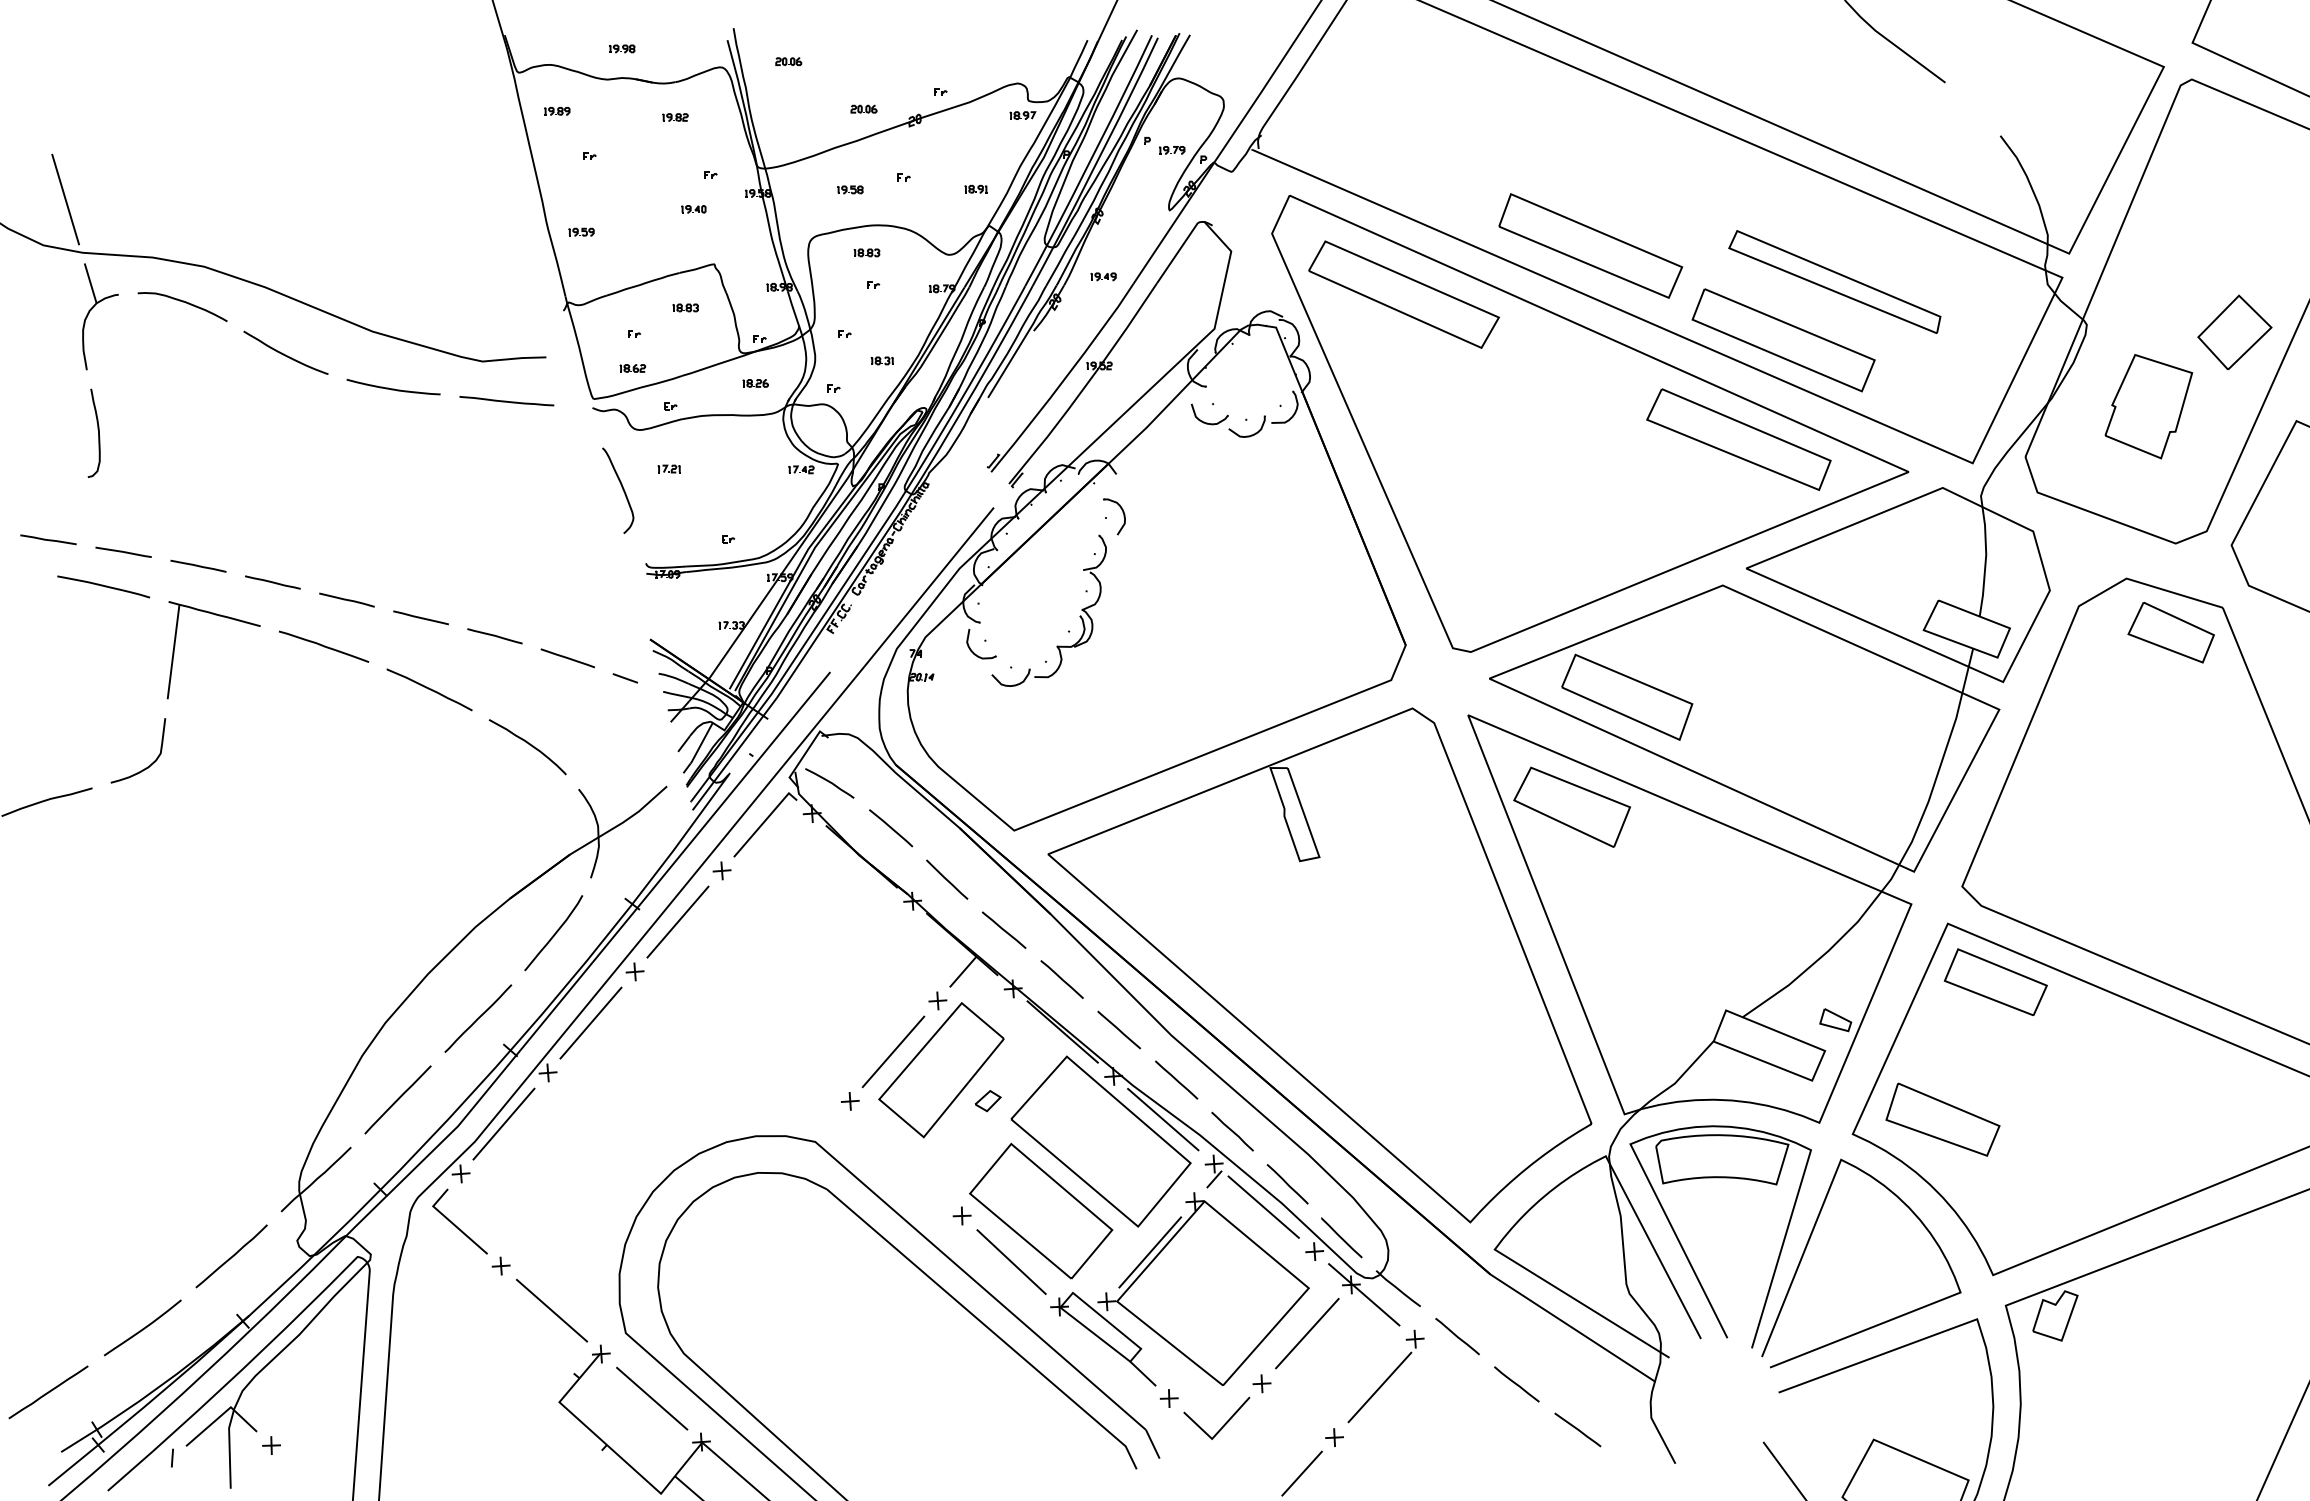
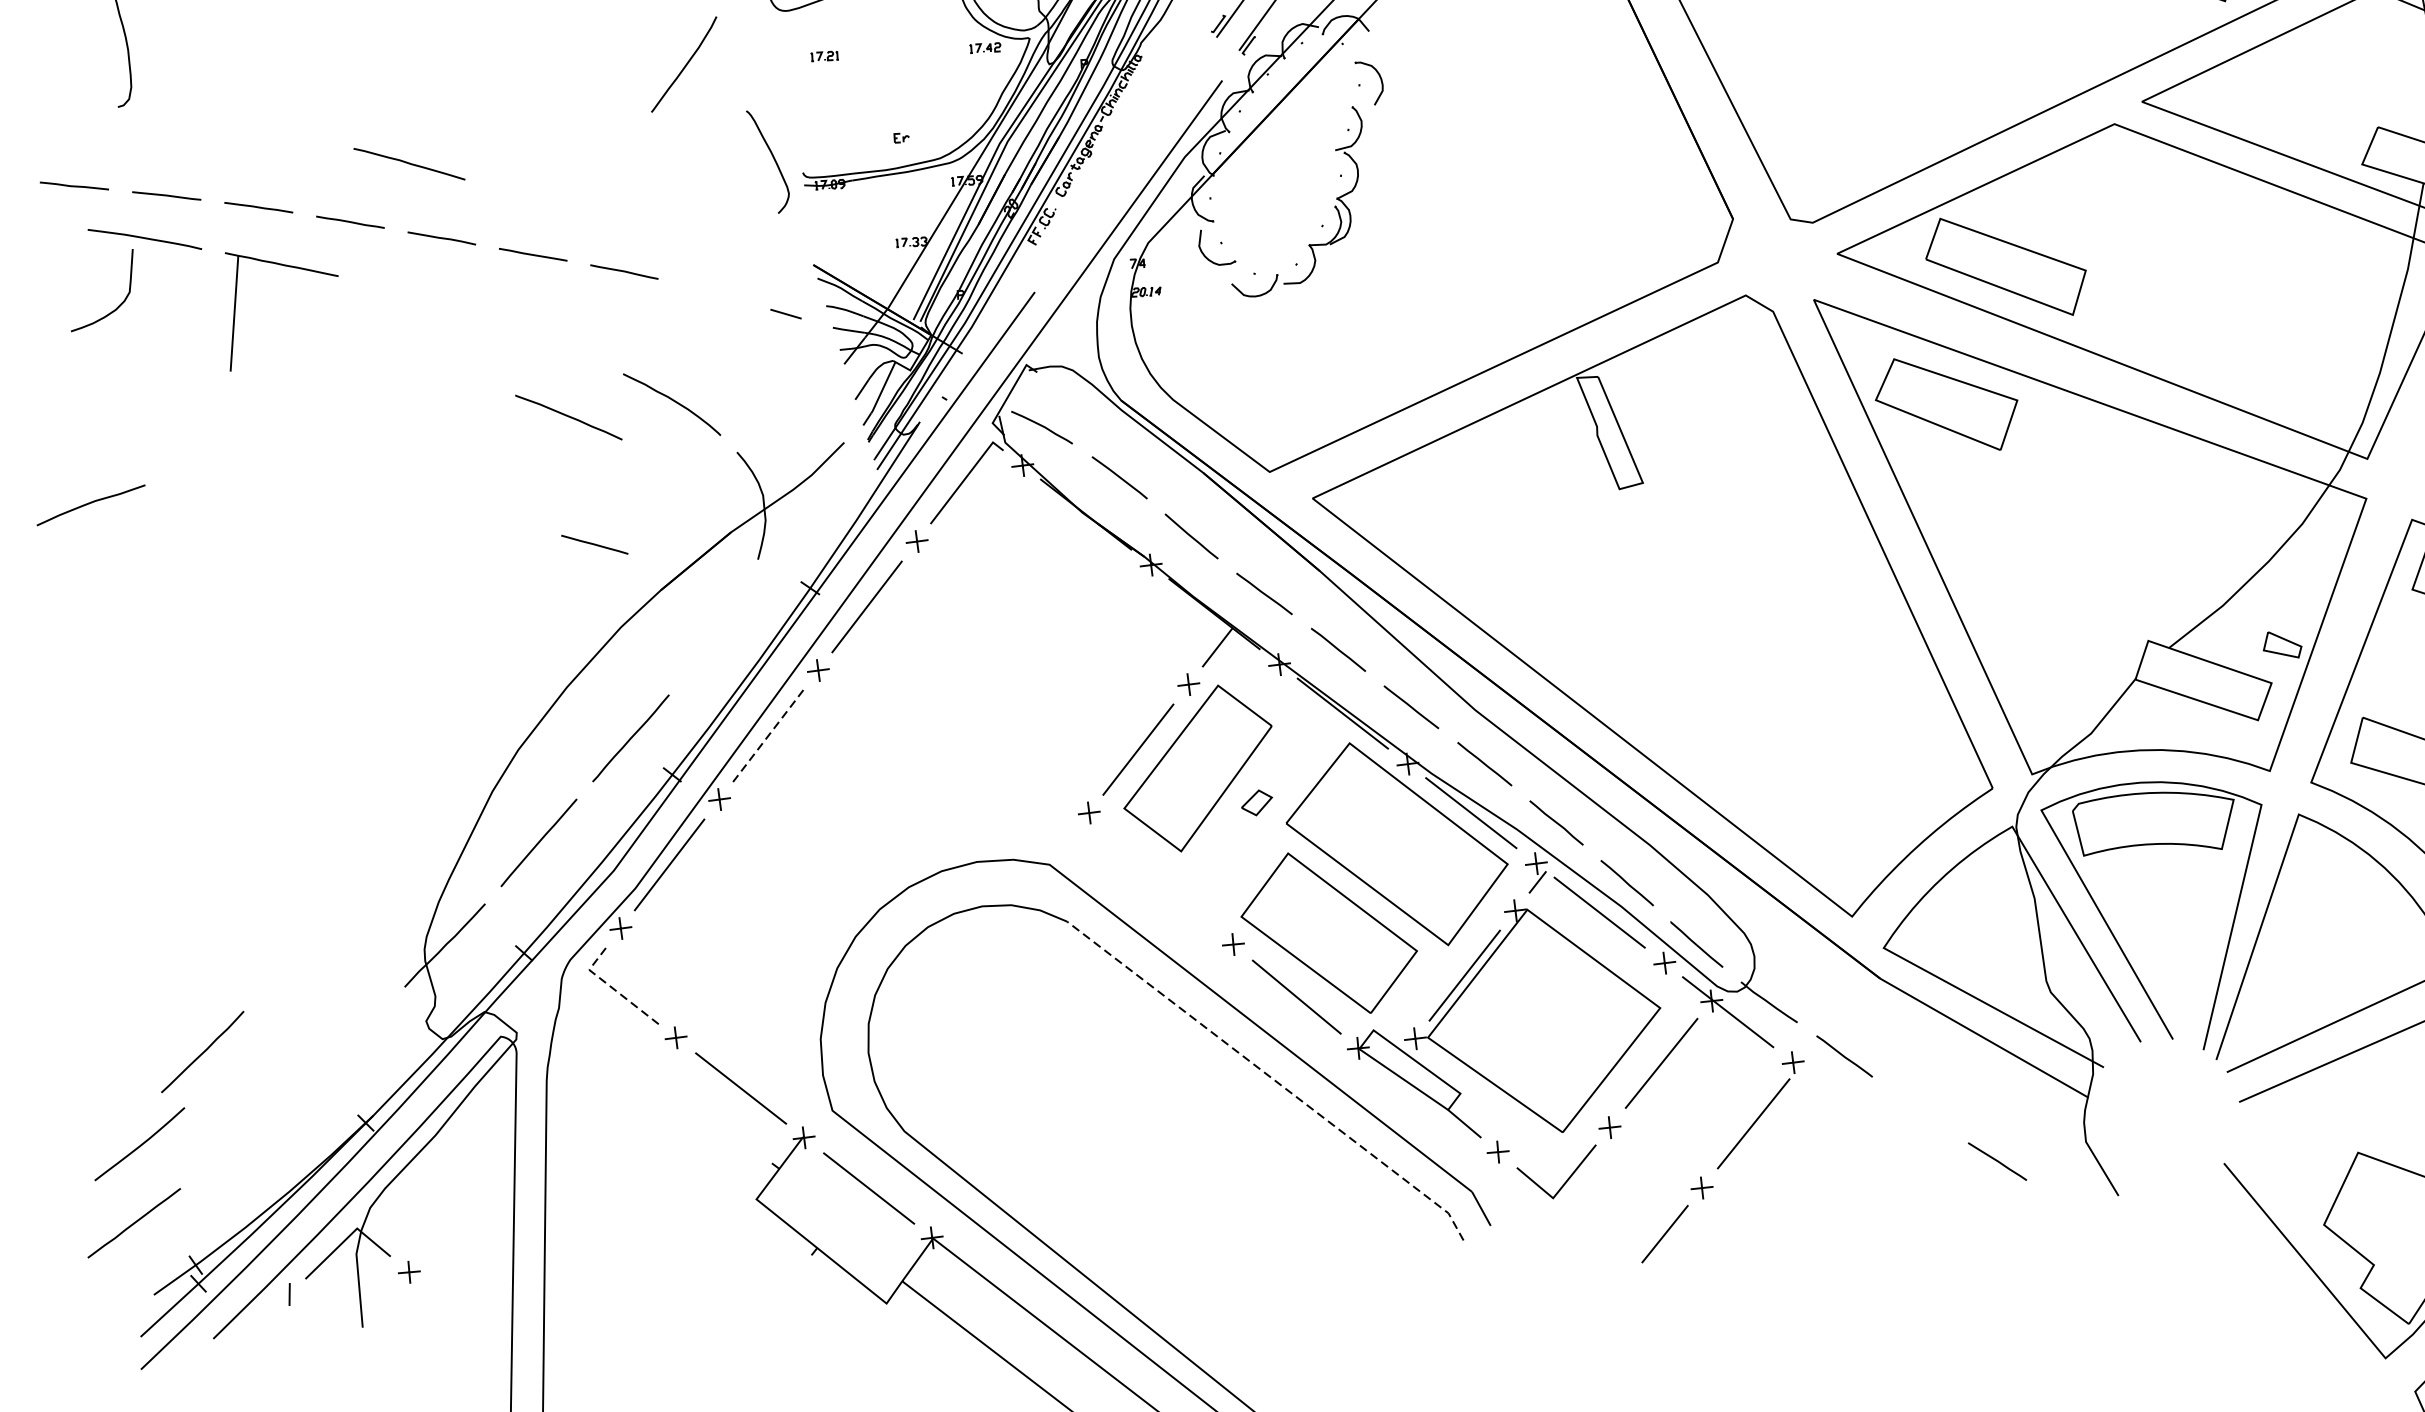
curve: (622, 489) -> (773, 159), moved
line: (324, 646) -> (410, 163), moved
line: (567, 658) -> (594, 545), moved
curve: (429, 689) -> (568, 417), moved
curve: (147, 766) -> (114, 309), moved
curve: (554, 933) -> (685, 64), moved
line: (590, 1023) -> (767, 736), solid -> dashed
line: (451, 1222) -> (612, 988), solid -> dashed
line: (231, 1256) -> (202, 1052), moved
line: (986, 1326) -> (1270, 1077), solid -> dashed
curve: (143, 1327) -> (140, 1143), moved
line: (1516, 1384) -> (1919, 1110), removed

